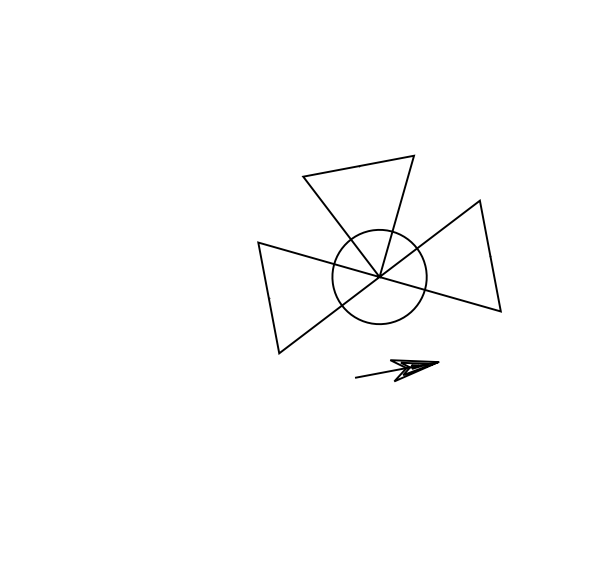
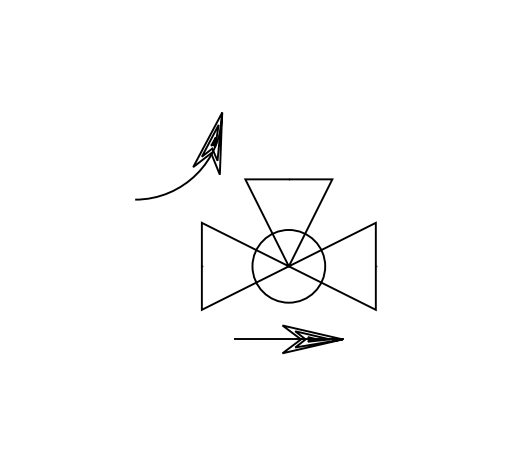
part: (233, 170) -> (193, 164), added
part: (396, 369) -> (288, 338), size x1.67

